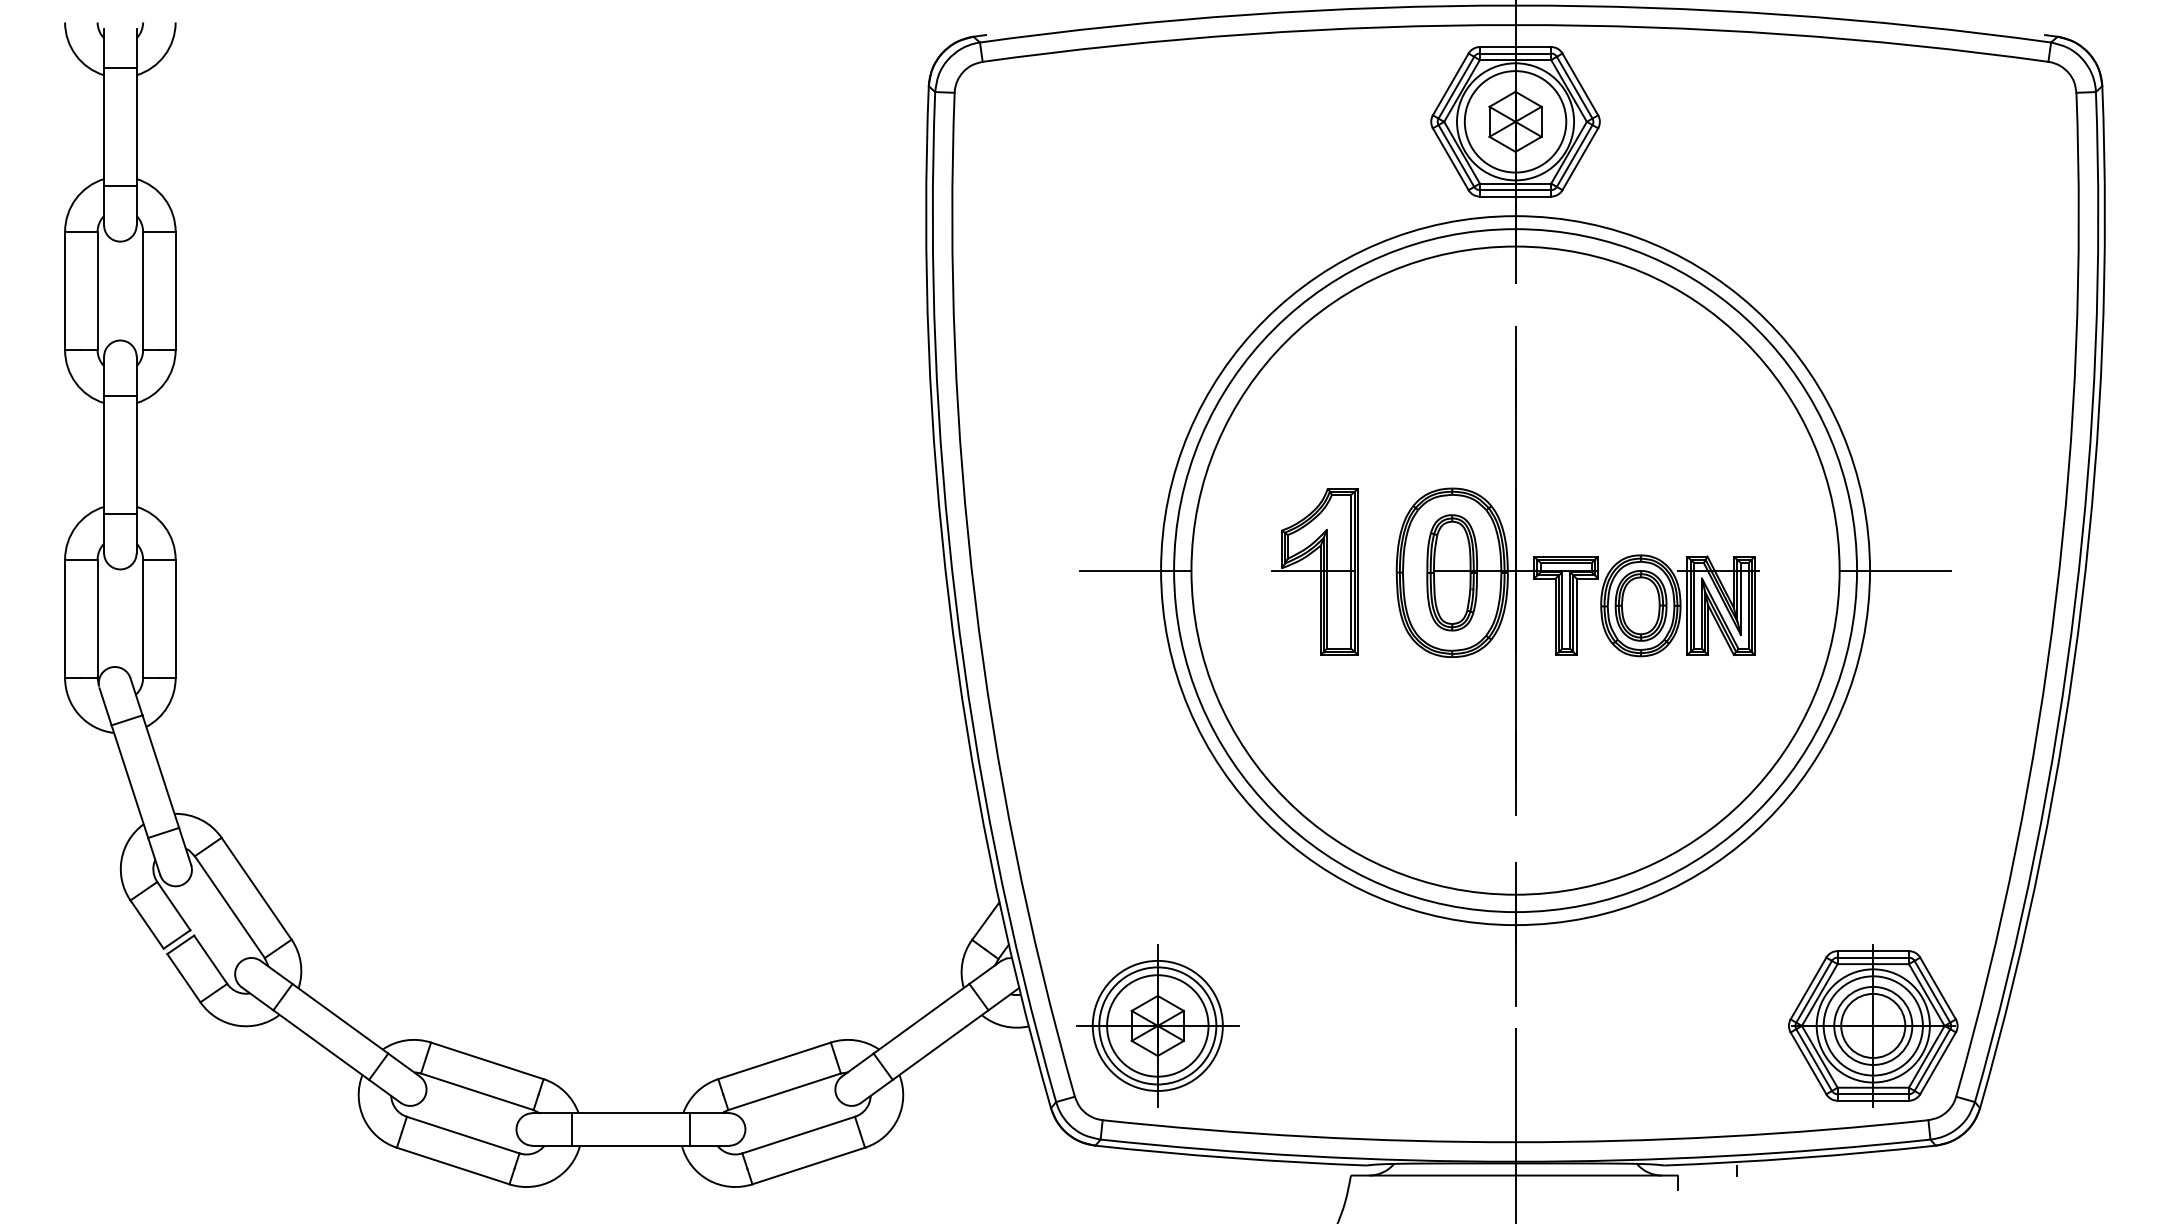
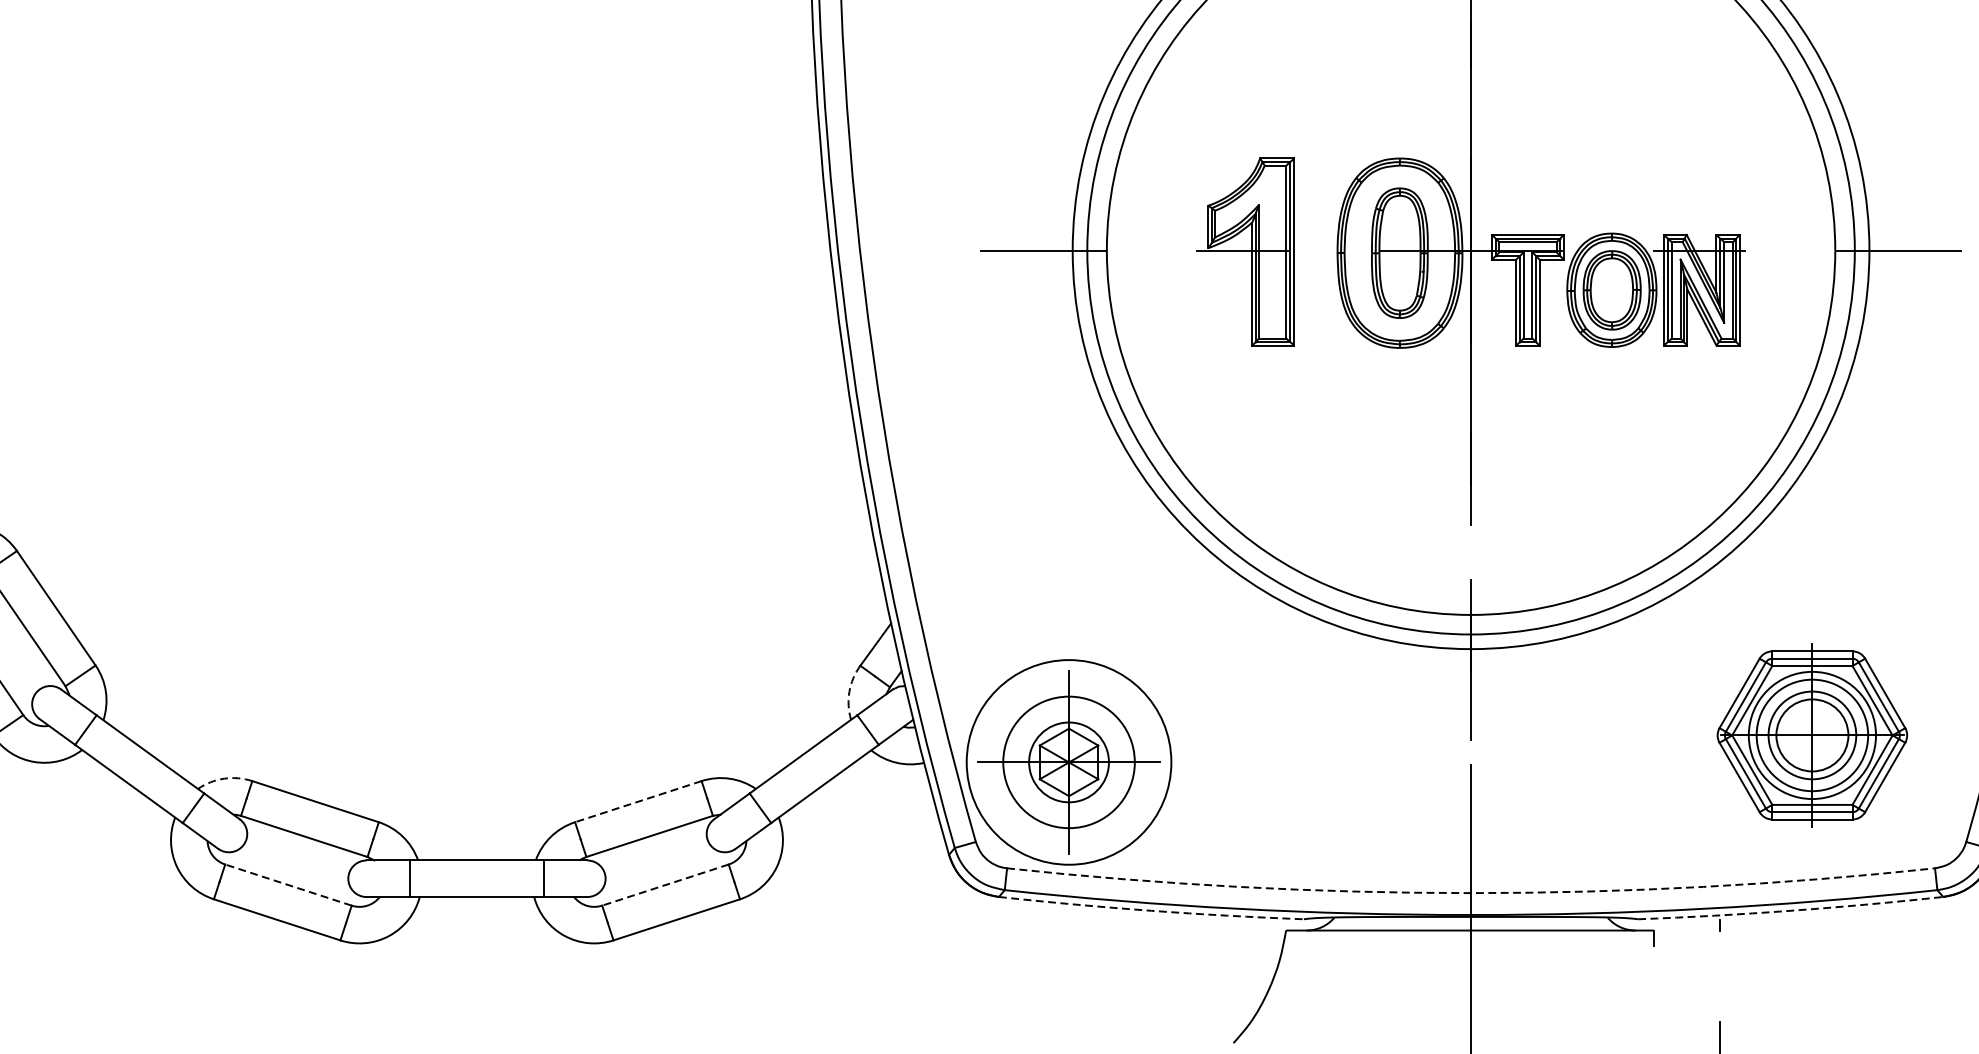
arc: (962, 963) -> (849, 692), solid -> dashed
circle: (1157, 1025) -> (1068, 761), size x0.7
circle: (1157, 1025) -> (1068, 761), size x1.4
part: (1873, 1025) -> (1812, 734), moved
arc: (406, 1040) -> (224, 778), solid -> dashed
line: (774, 1061) -> (638, 802), solid -> dashed
line: (462, 1134) -> (287, 884), solid -> dashed
line: (798, 1135) -> (665, 885), solid -> dashed
arc: (1515, 1142) -> (1471, 893), solid -> dashed
arc: (1230, 1157) -> (1150, 910), solid -> dashed
arc: (1800, 1157) -> (1791, 910), solid -> dashed

